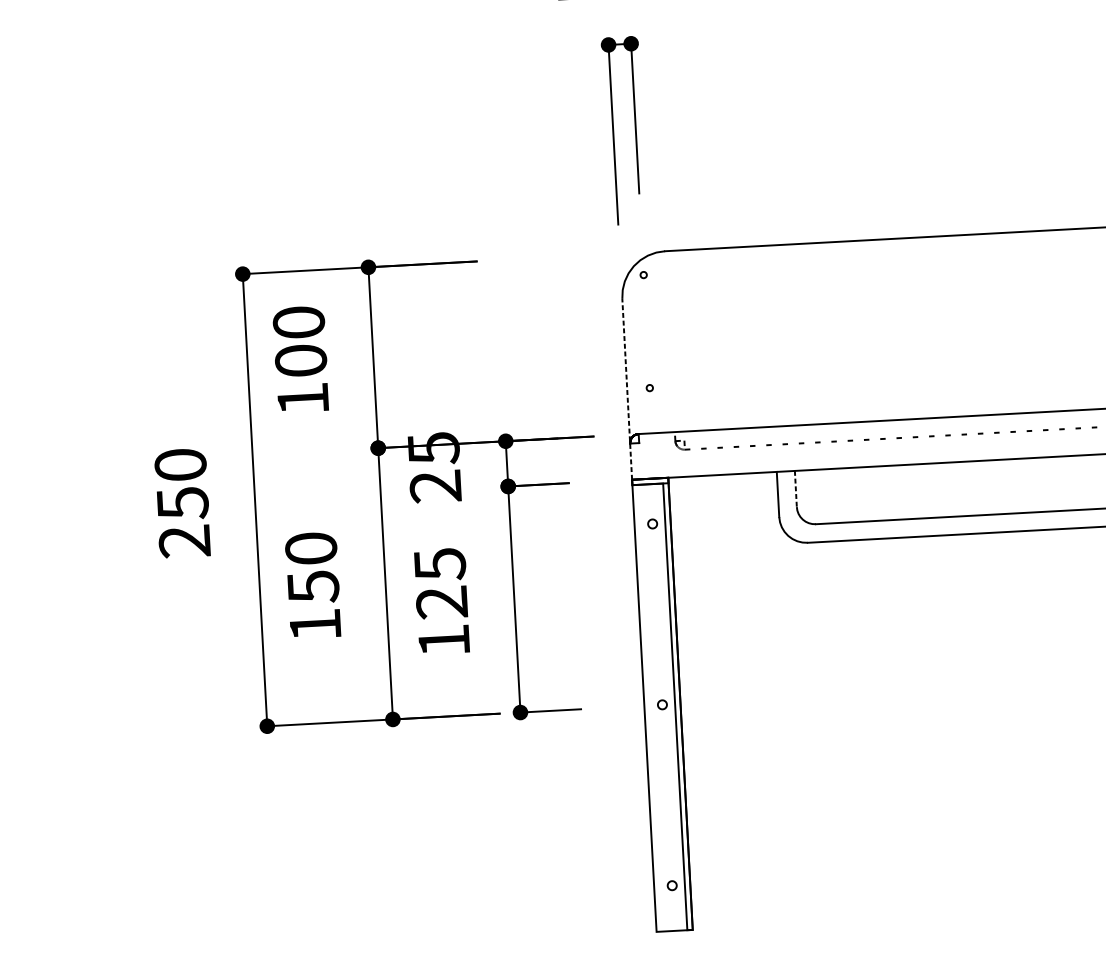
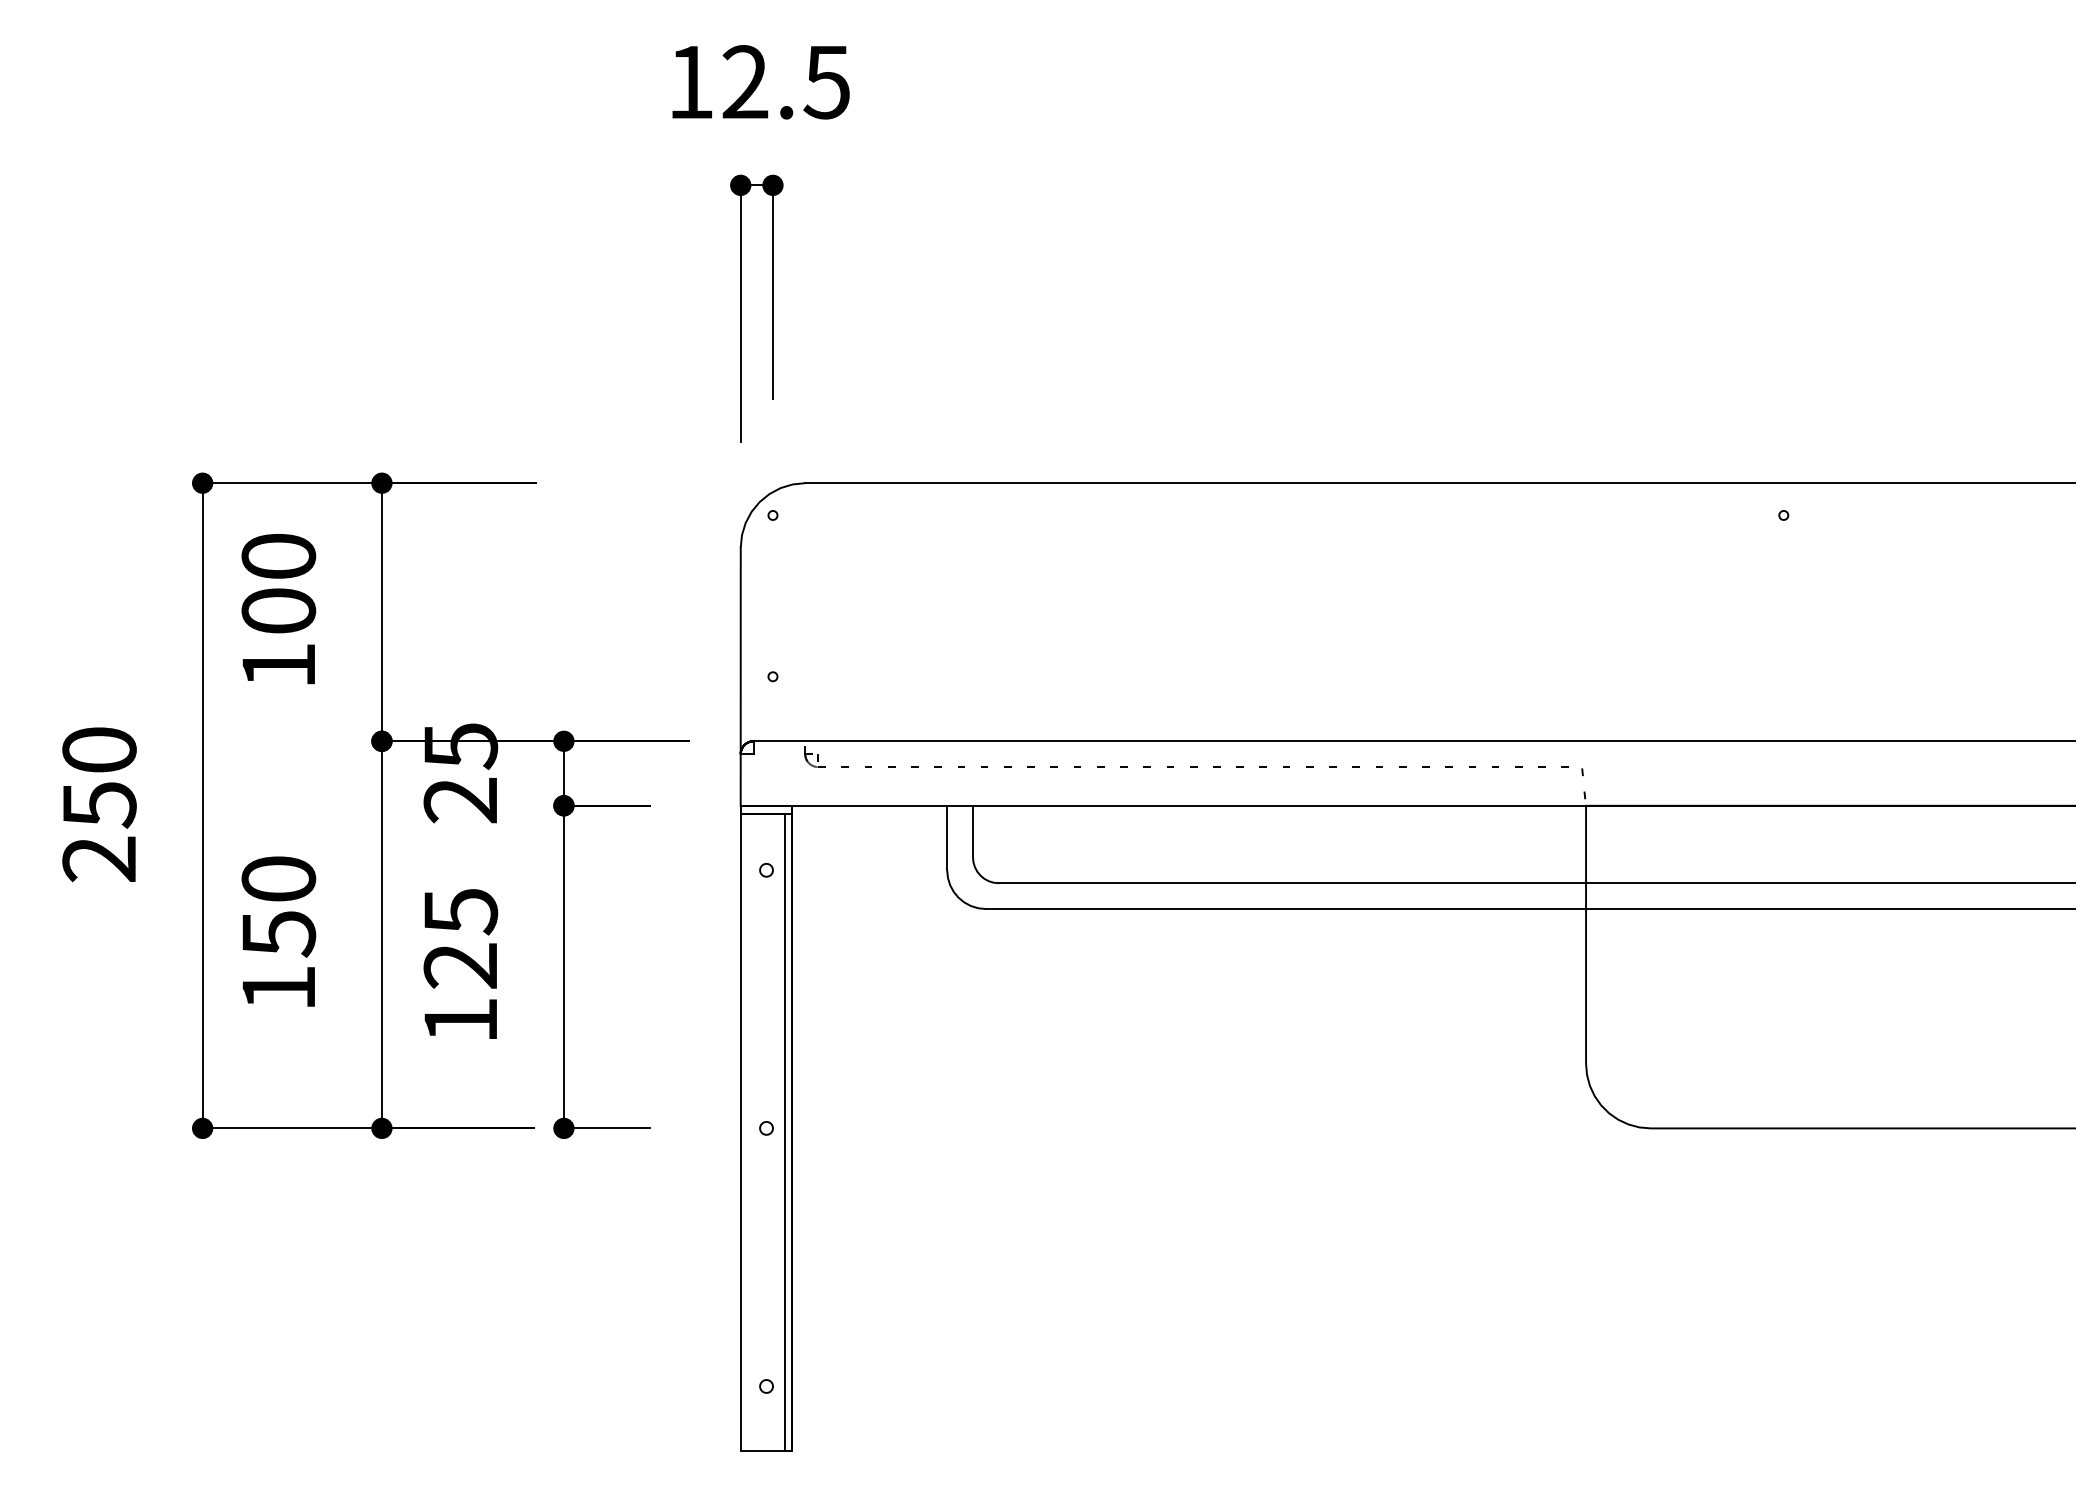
line: (627, 389) -> (740, 676), dashed -> solid
line: (796, 488) -> (973, 831), dashed -> solid

